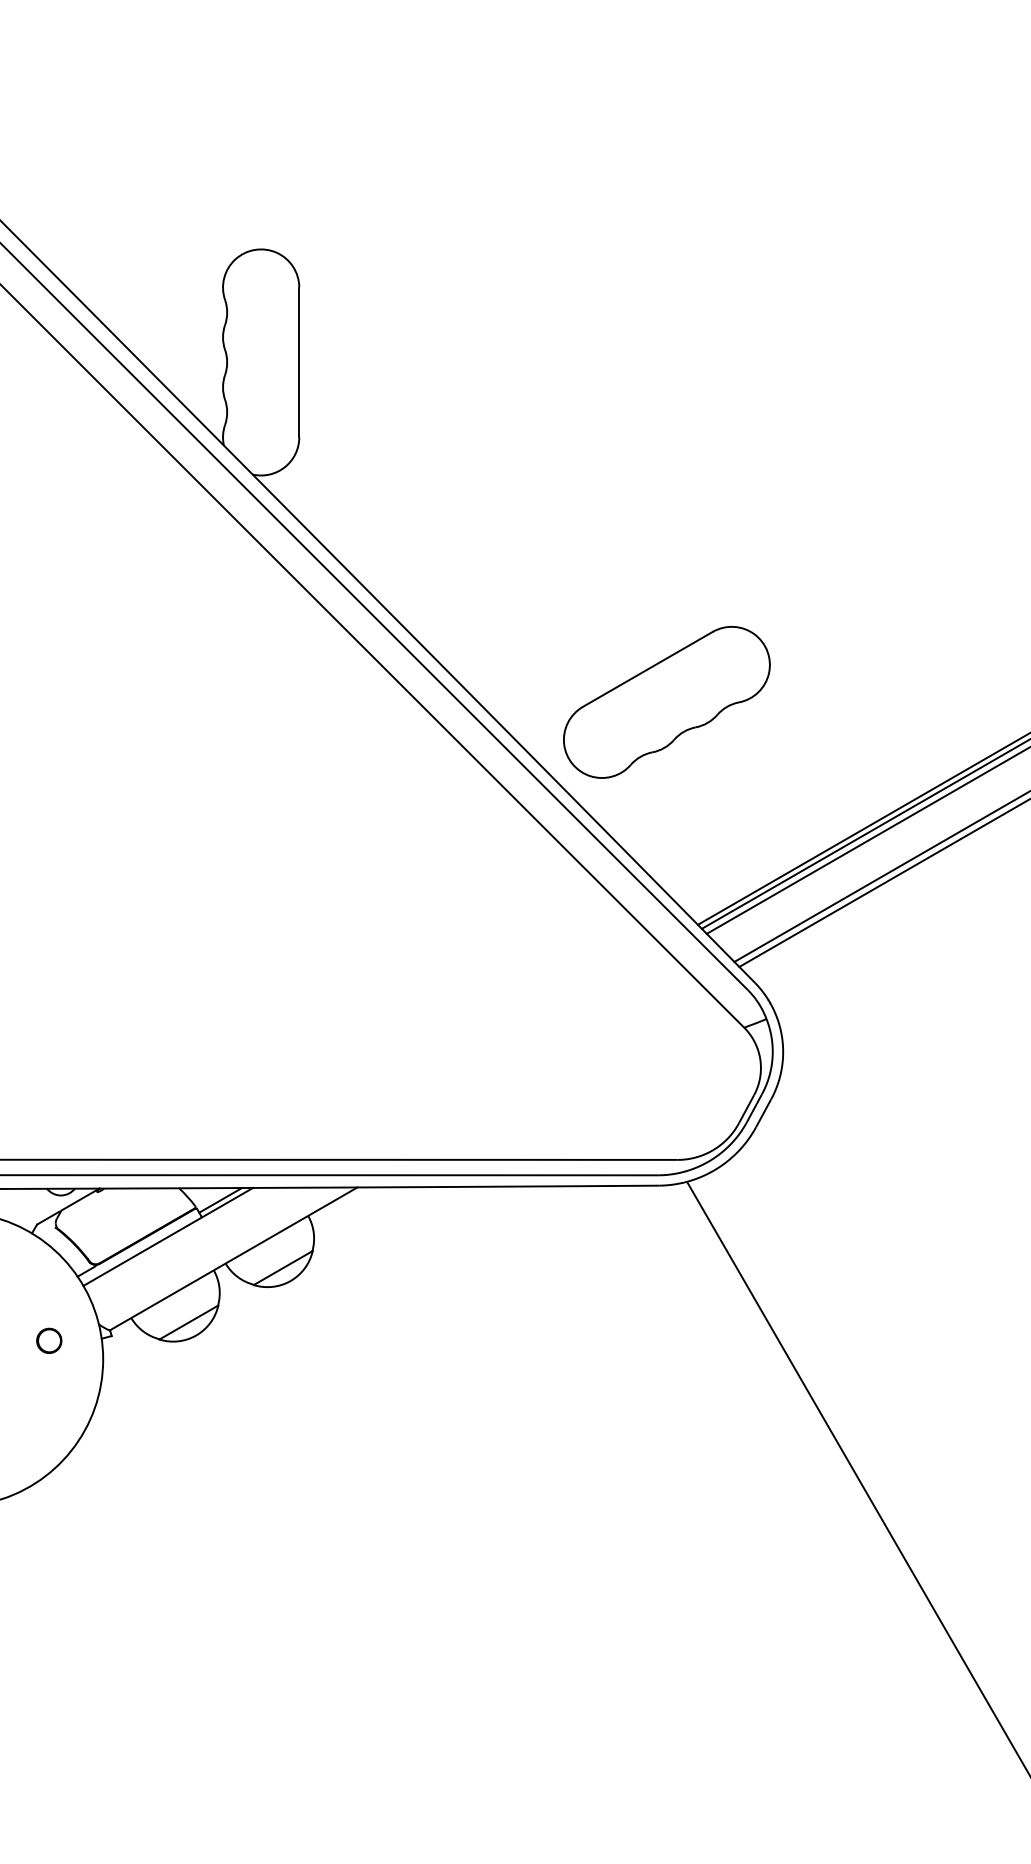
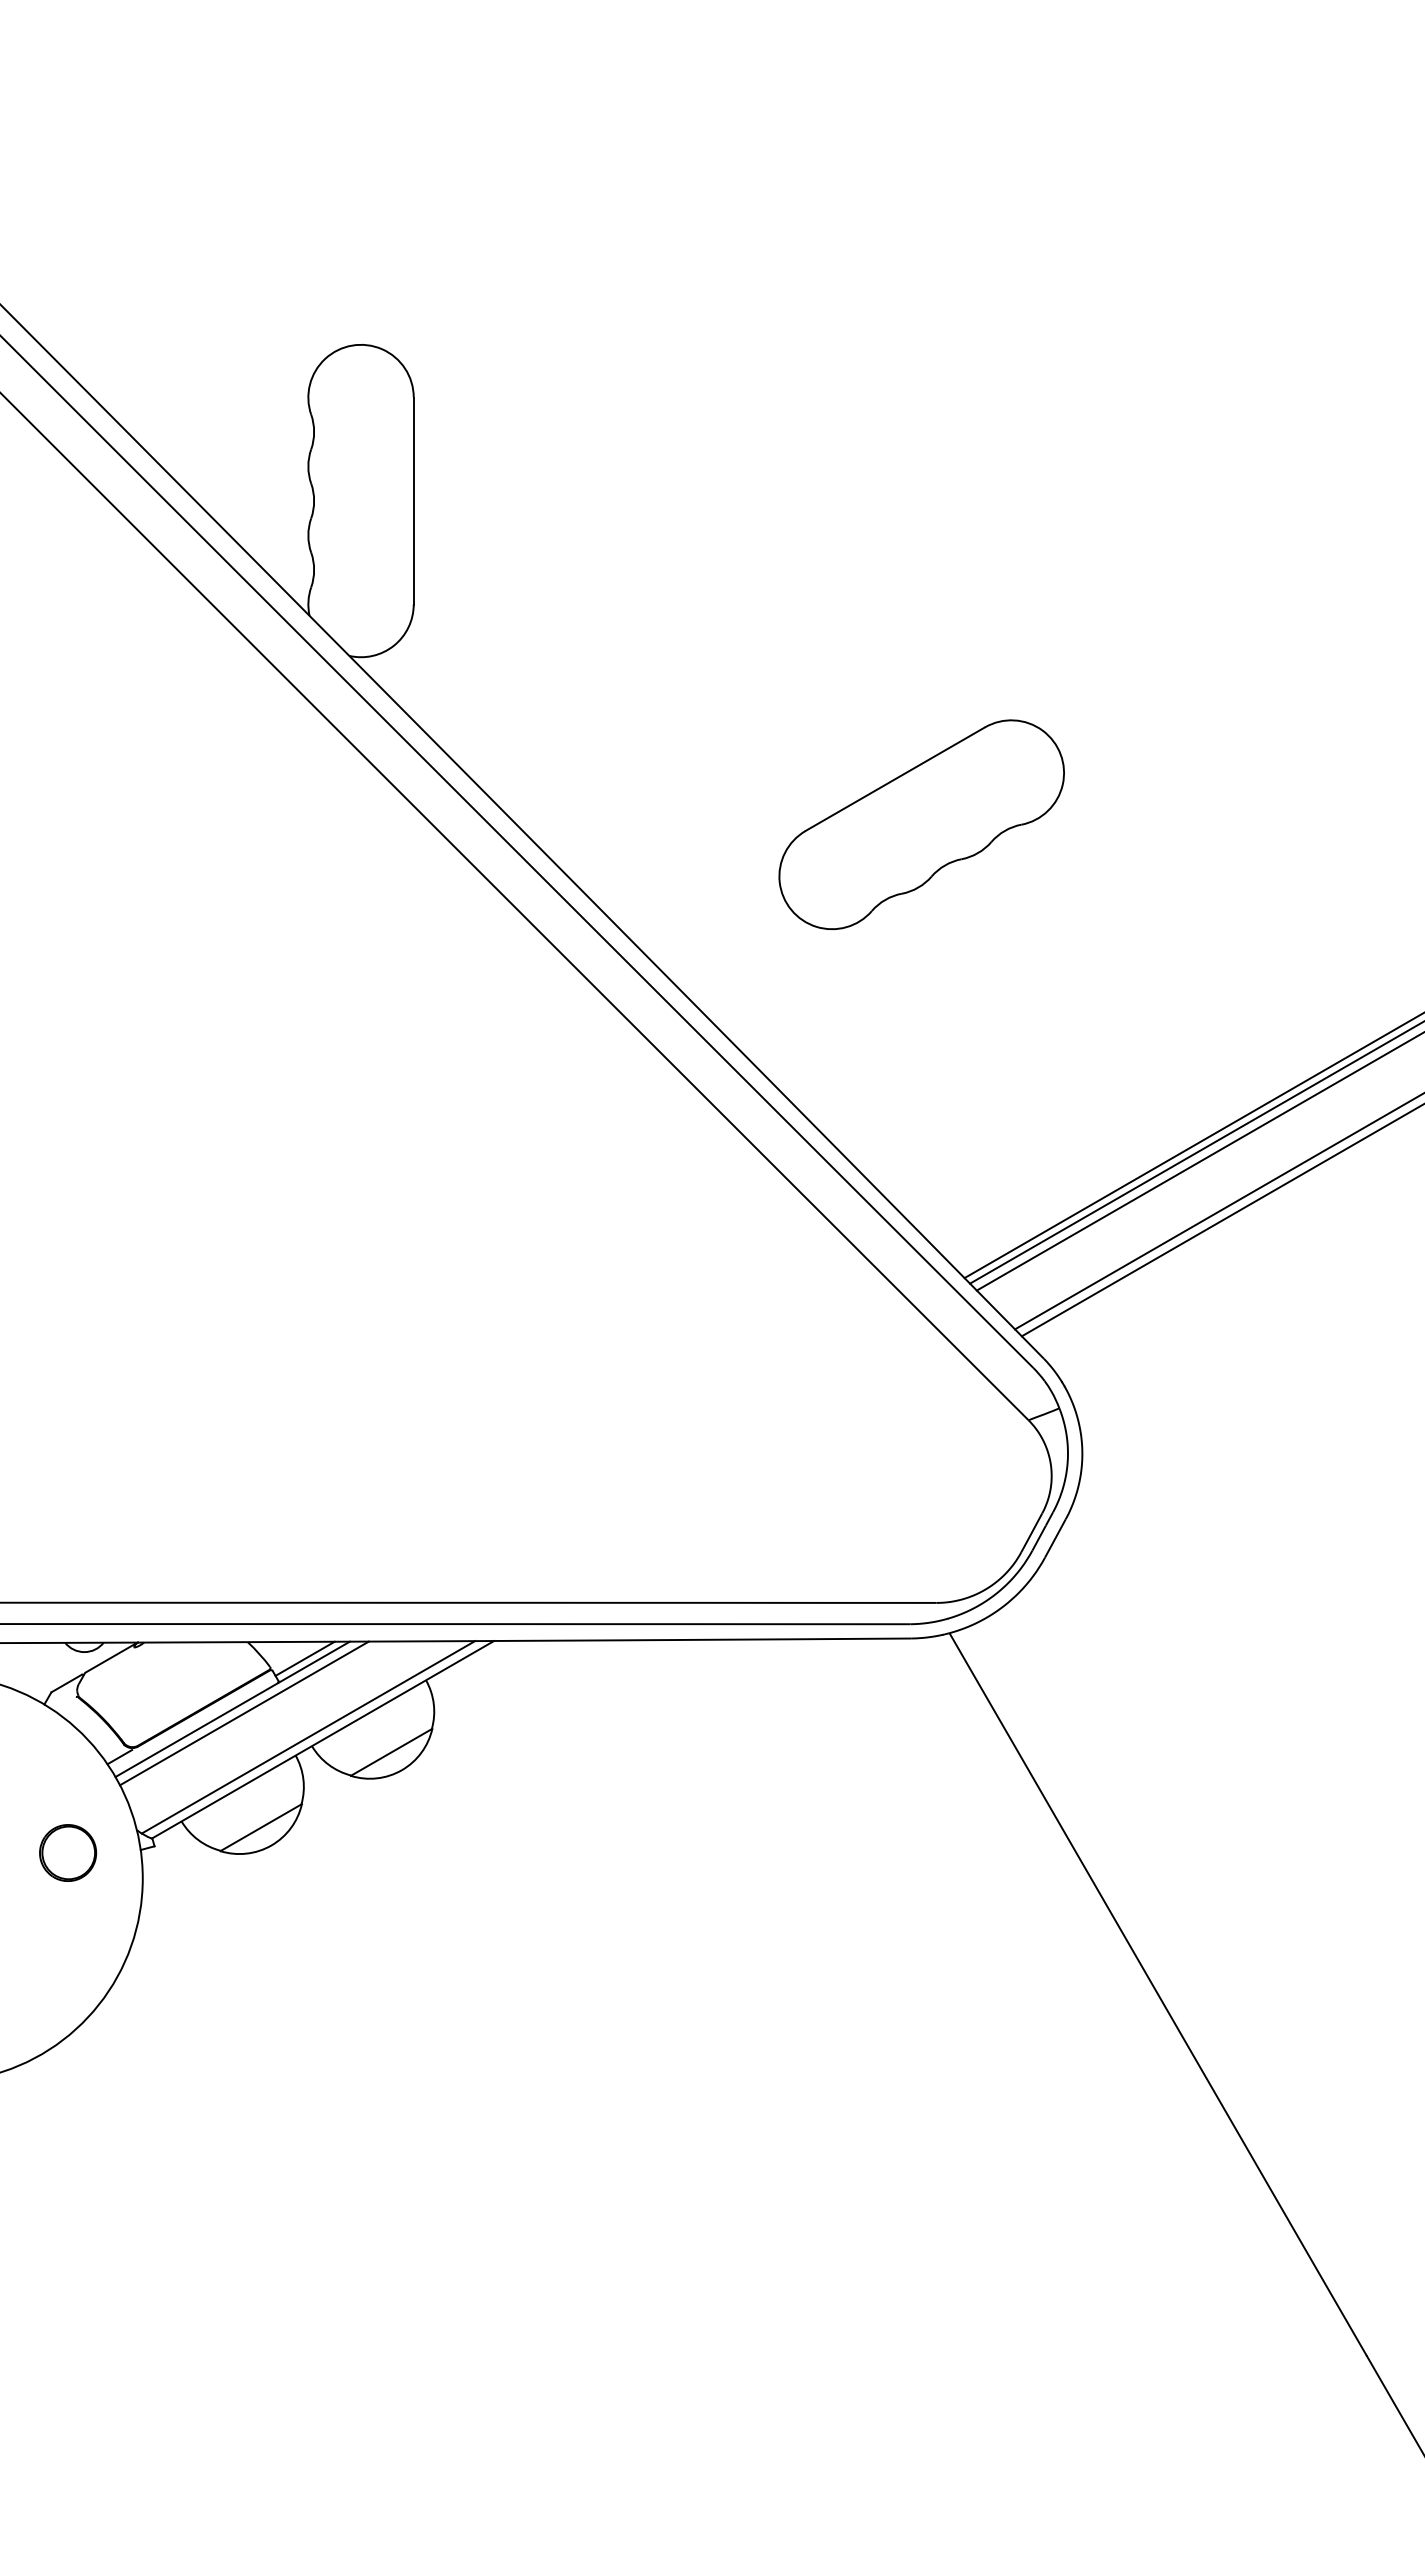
part: (666, 702) -> (921, 824), moved
line: (176, 1239) -> (244, 1713), added
line: (223, 1257) -> (308, 1737), added
part: (49, 1340) -> (68, 1852), size x1.67

